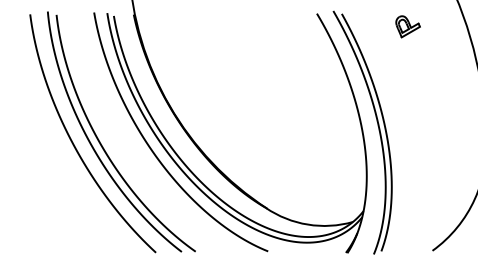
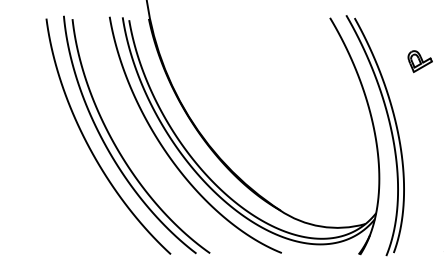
part: (407, 26) -> (419, 61), moved

